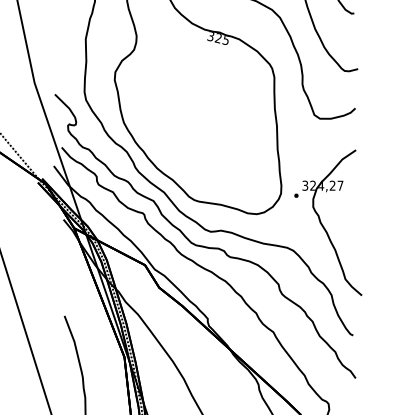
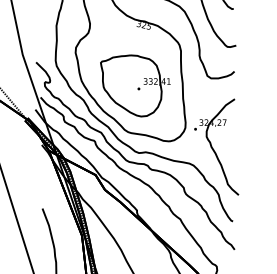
part: (205, 129) -> (135, 85), added

